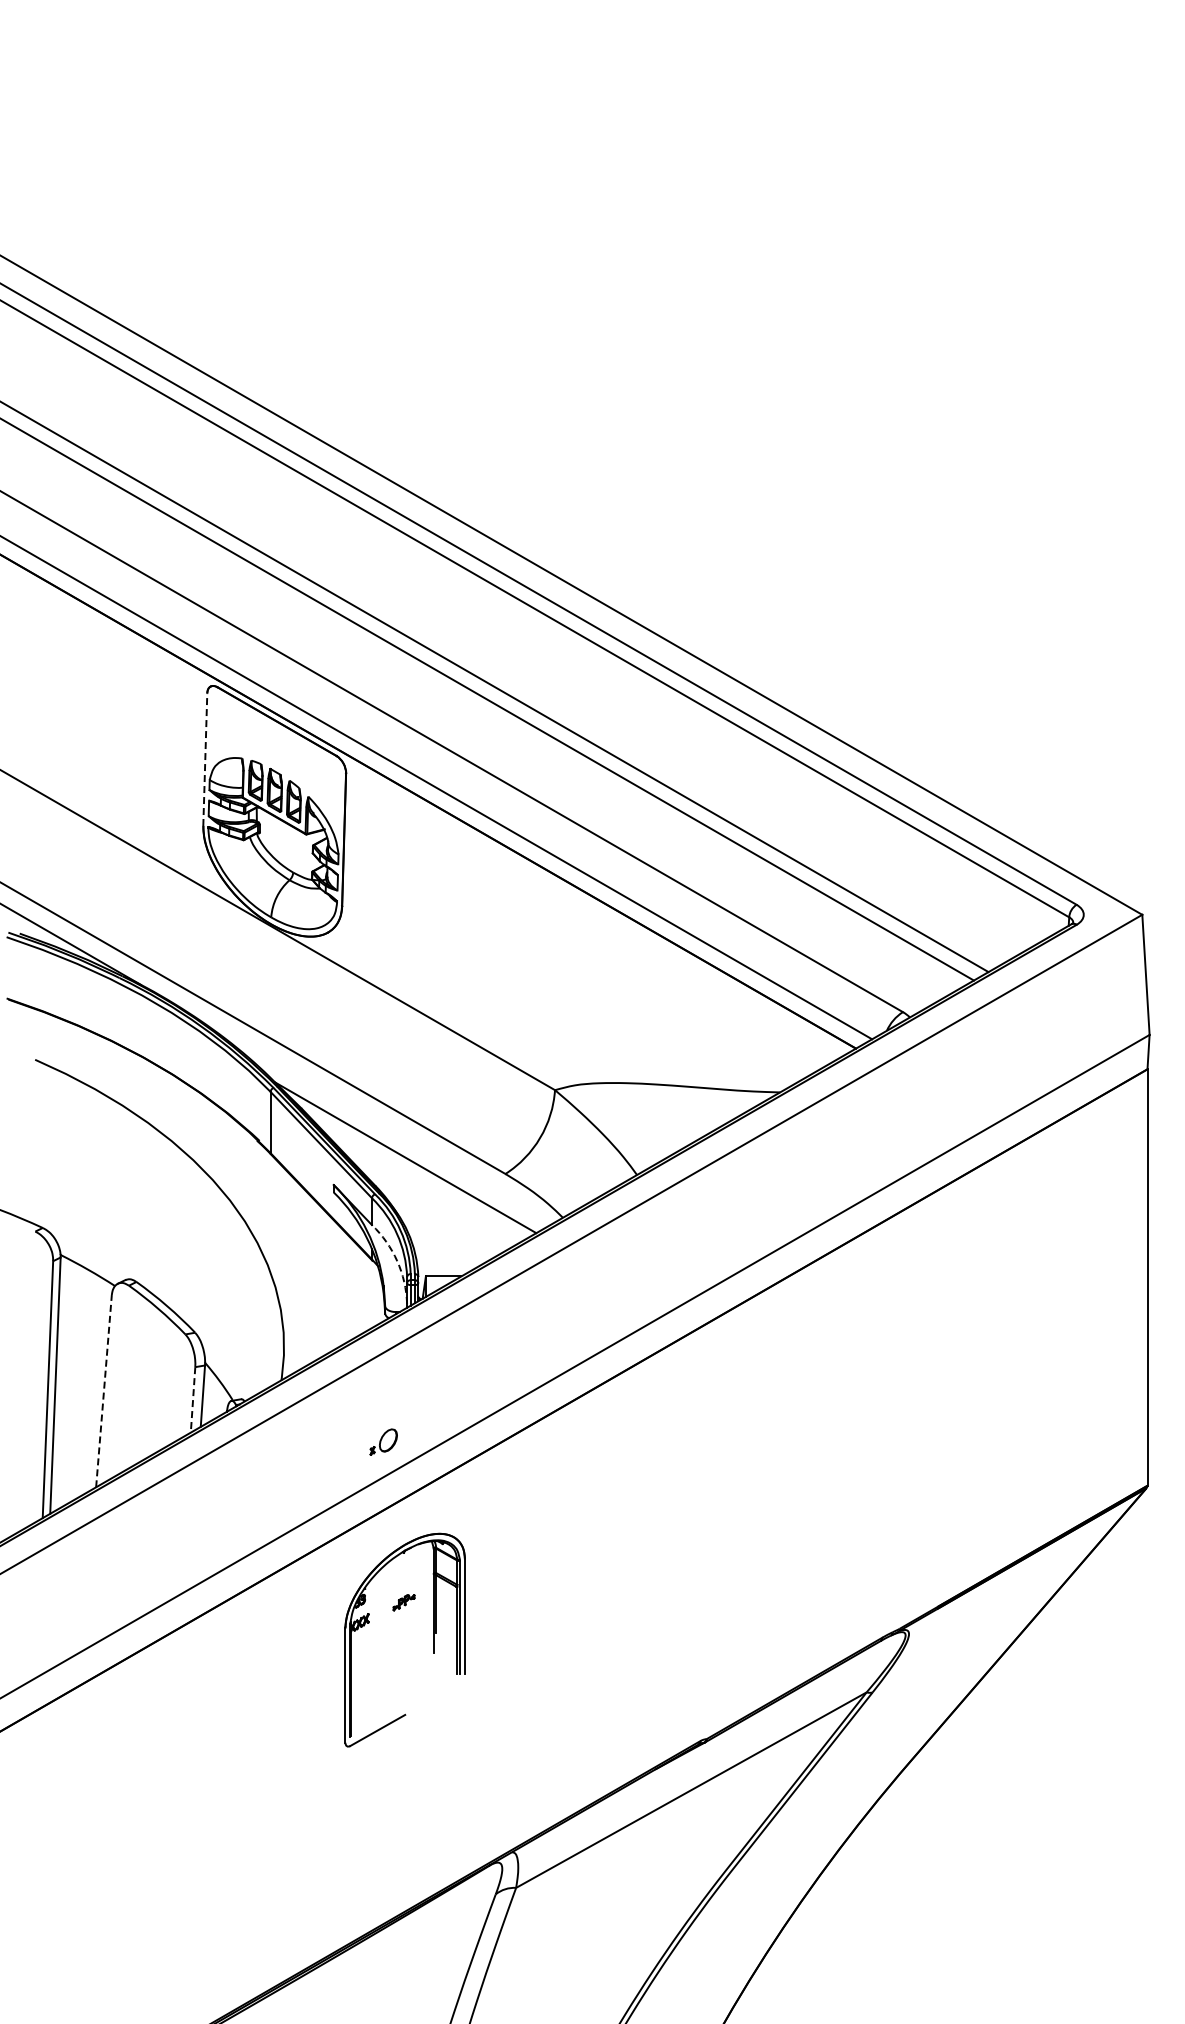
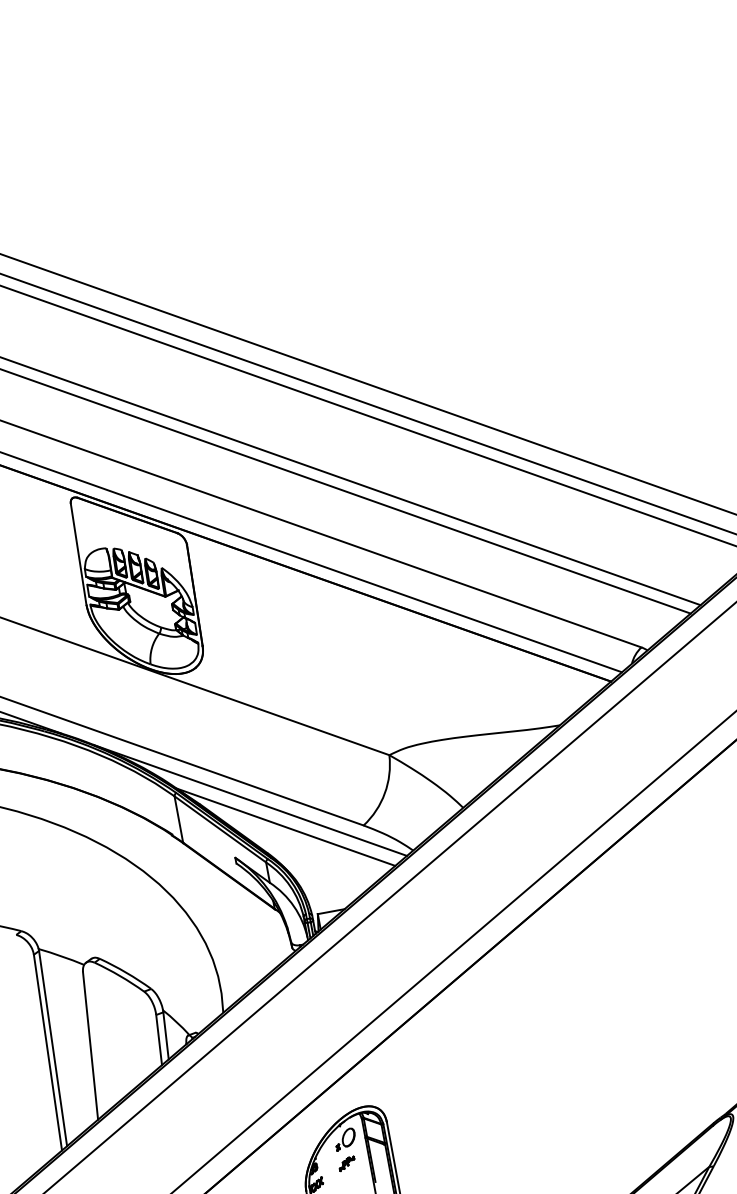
line: (205, 759) -> (78, 554), dashed -> solid
line: (366, 1115) -> (250, 800), added
arc: (397, 1261) -> (294, 906), dashed -> solid
line: (104, 1390) -> (90, 1045), dashed -> solid
line: (193, 1399) -> (159, 1039), dashed -> solid
part: (383, 1441) -> (345, 1138), moved

